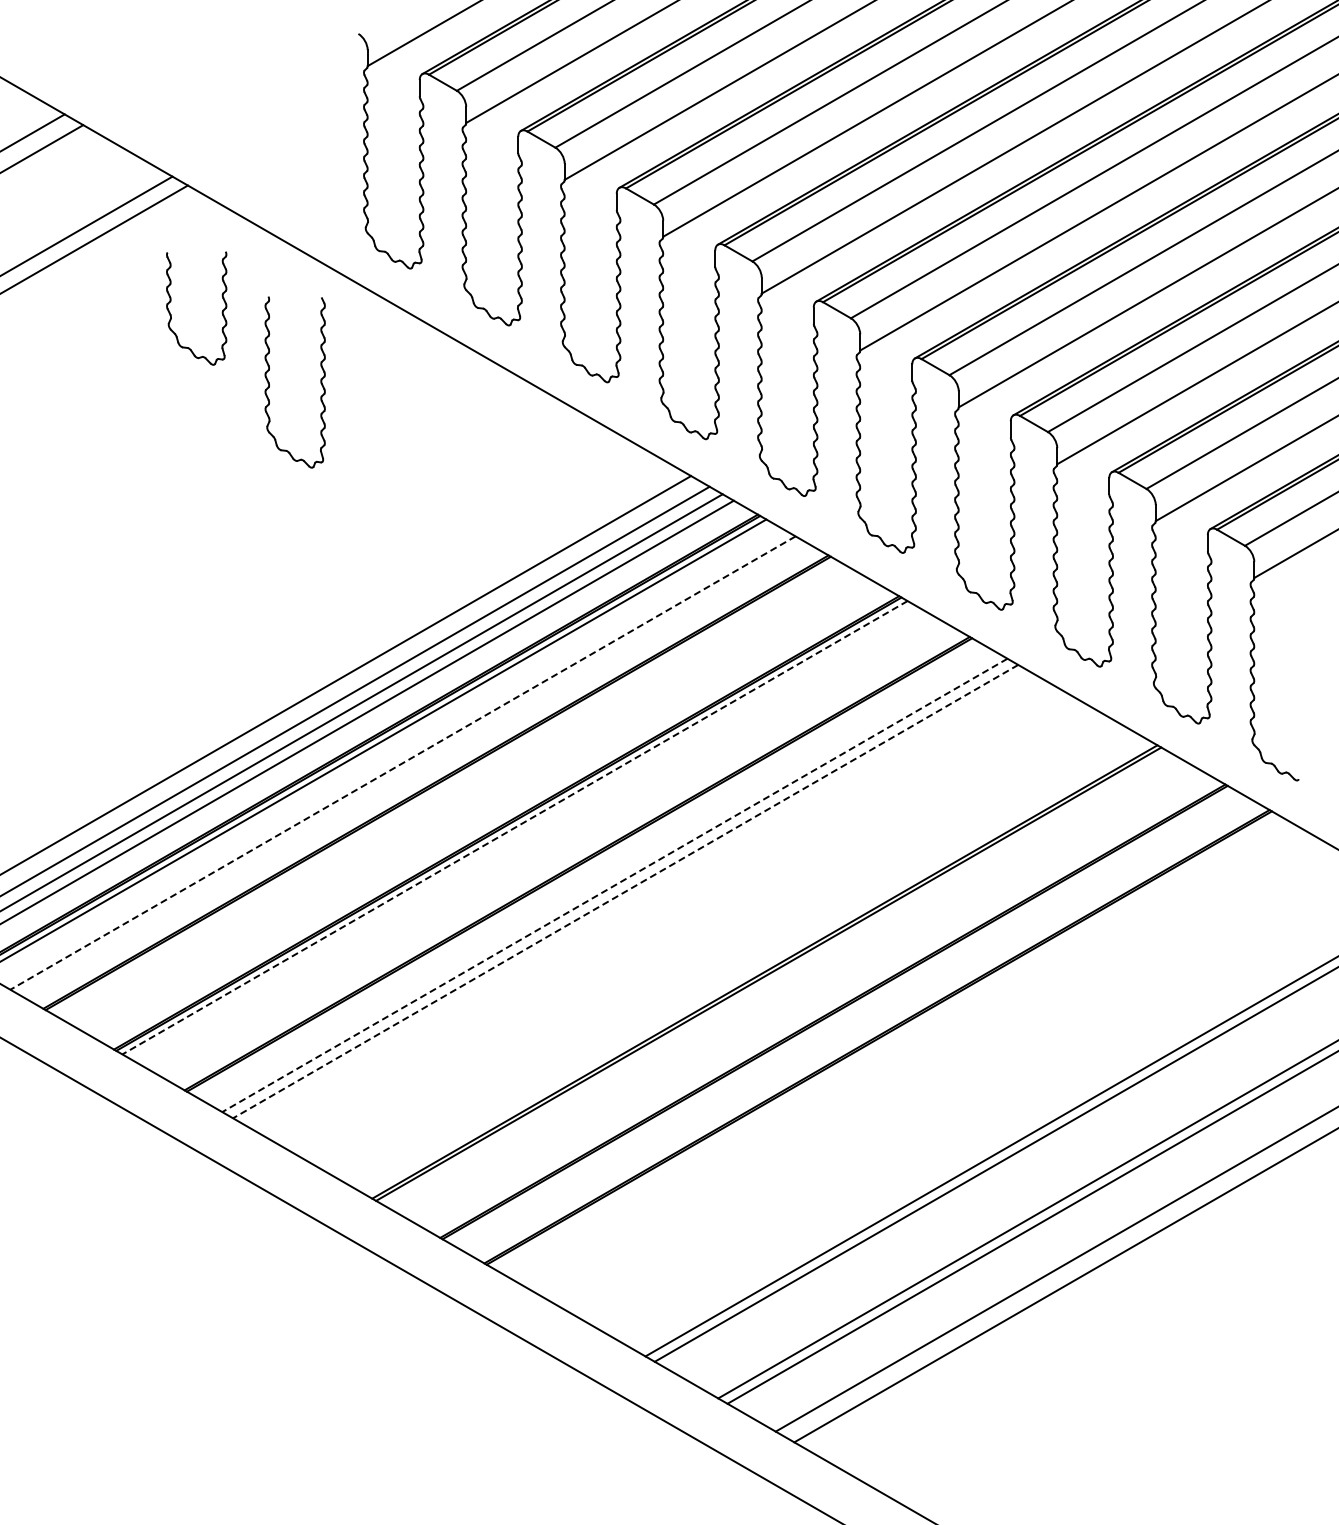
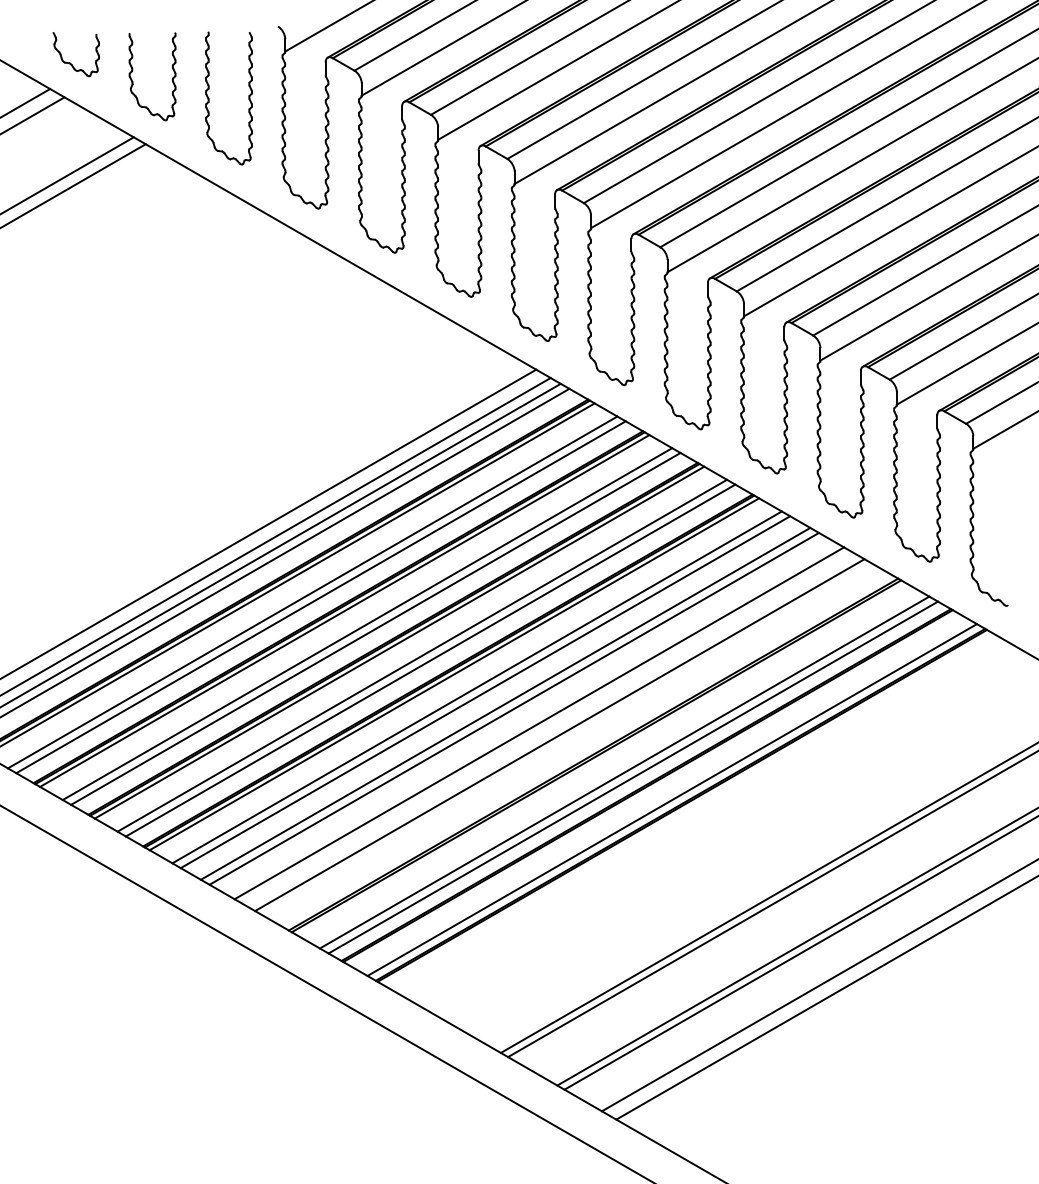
part: (90, 80) -> (70, 62), added
part: (221, 312) -> (171, 79), moved
part: (269, 382) -> (209, 98), moved
line: (402, 763) -> (312, 592), dashed -> solid
line: (413, 768) -> (320, 596), added
line: (444, 786) -> (344, 610), added
line: (473, 803) -> (367, 623), added
line: (484, 809) -> (375, 628), added
line: (514, 828) -> (399, 643), dashed -> solid
line: (543, 844) -> (421, 655), added
line: (554, 850) -> (430, 660), added
line: (585, 868) -> (454, 674), added
line: (614, 885) -> (476, 687), dashed -> solid
line: (625, 891) -> (485, 692), dashed -> solid
line: (651, 906) -> (505, 703), added
line: (662, 912) -> (514, 708), added
line: (694, 931) -> (538, 723), added
line: (721, 946) -> (559, 734), added
line: (804, 994) -> (624, 772), added
line: (815, 1001) -> (632, 777), added
line: (865, 1030) -> (671, 799), added

